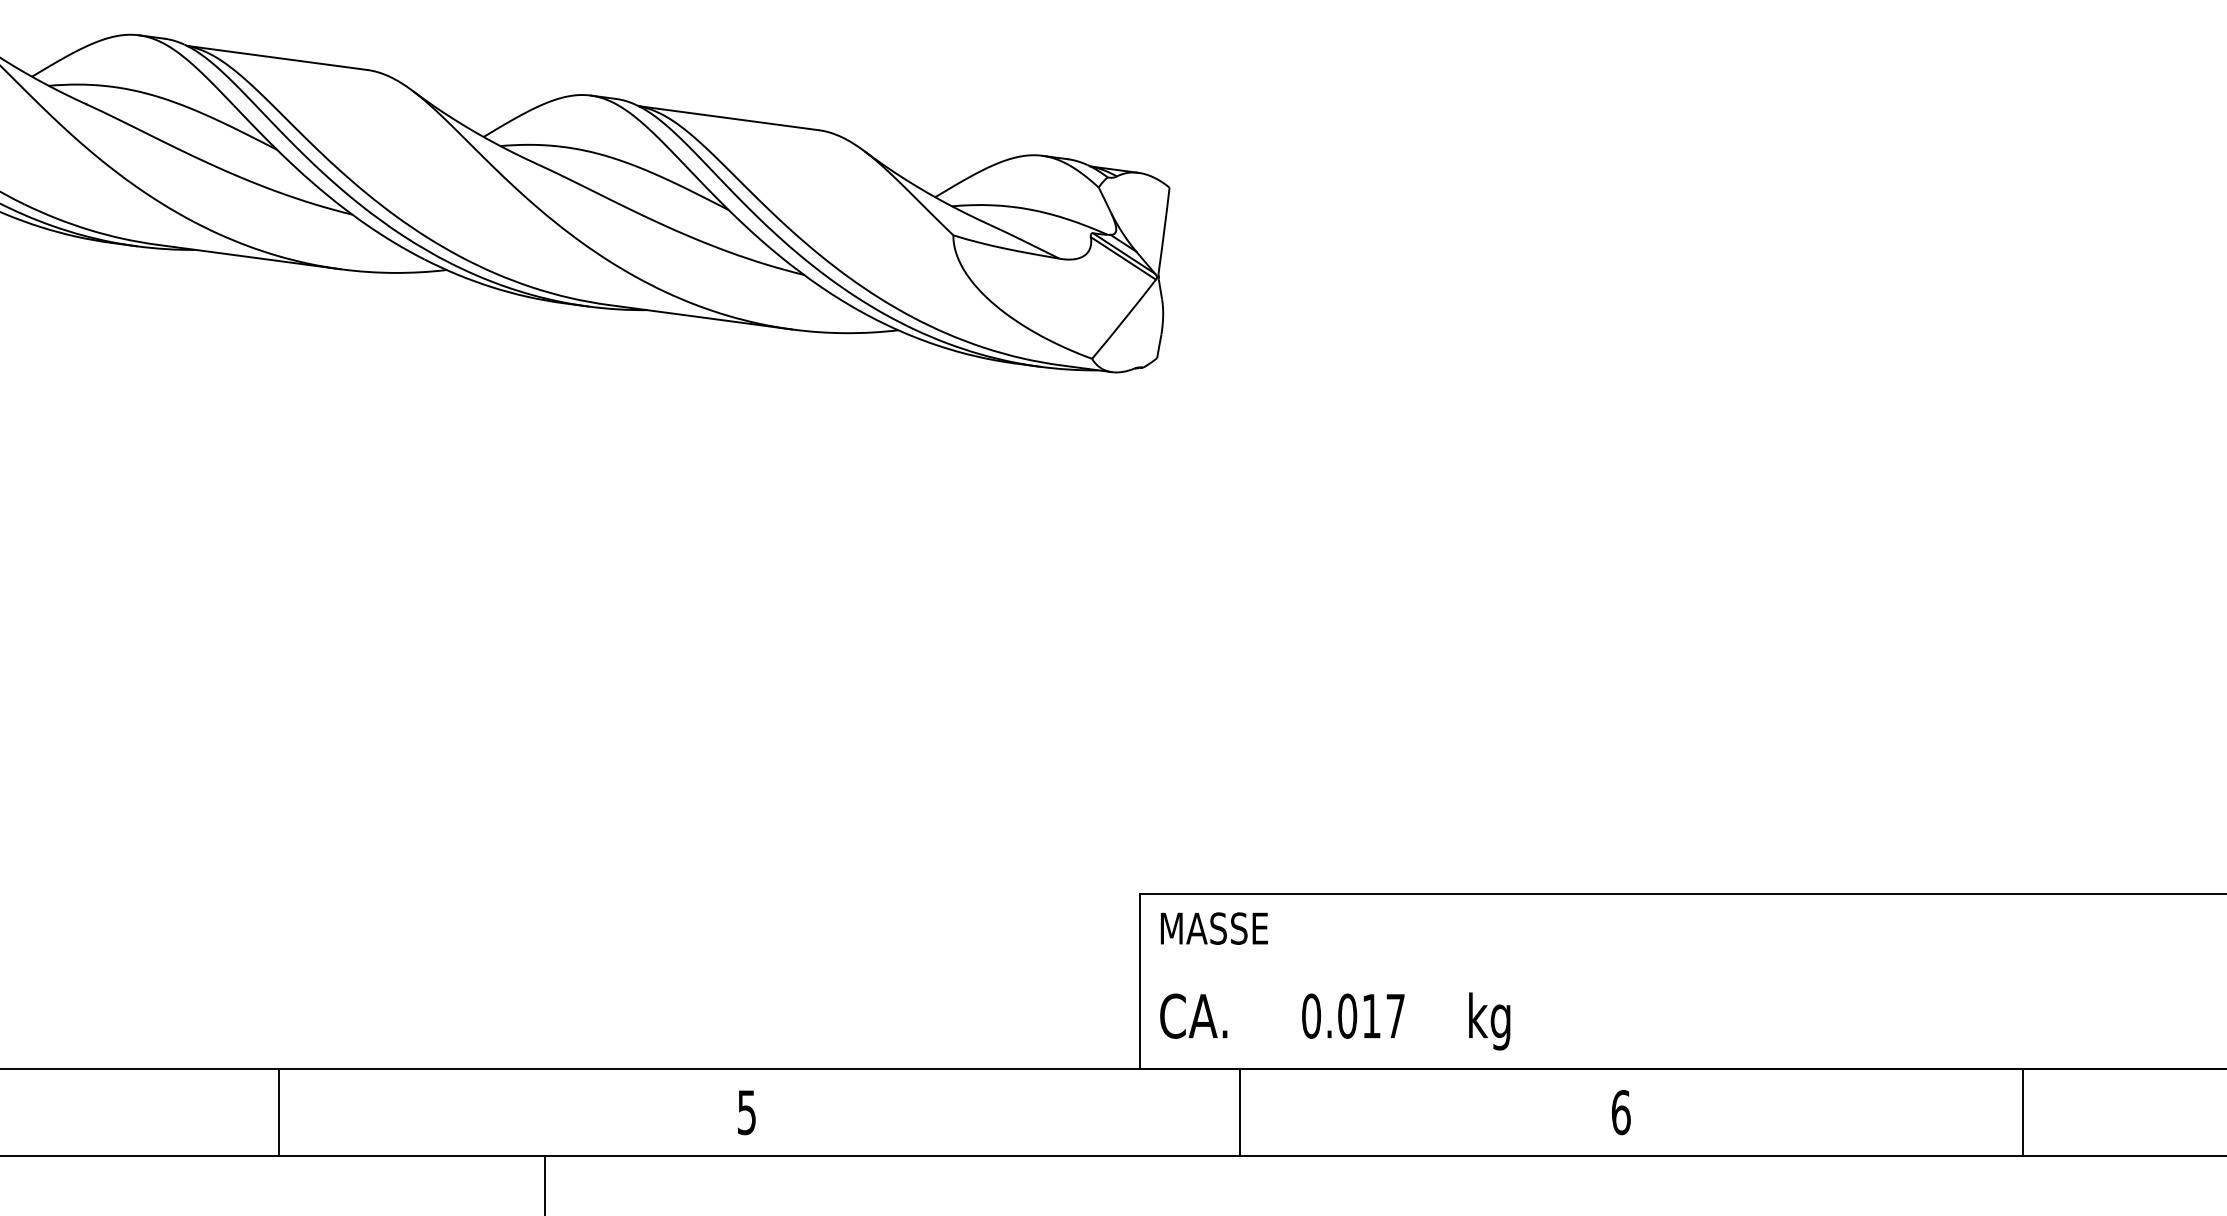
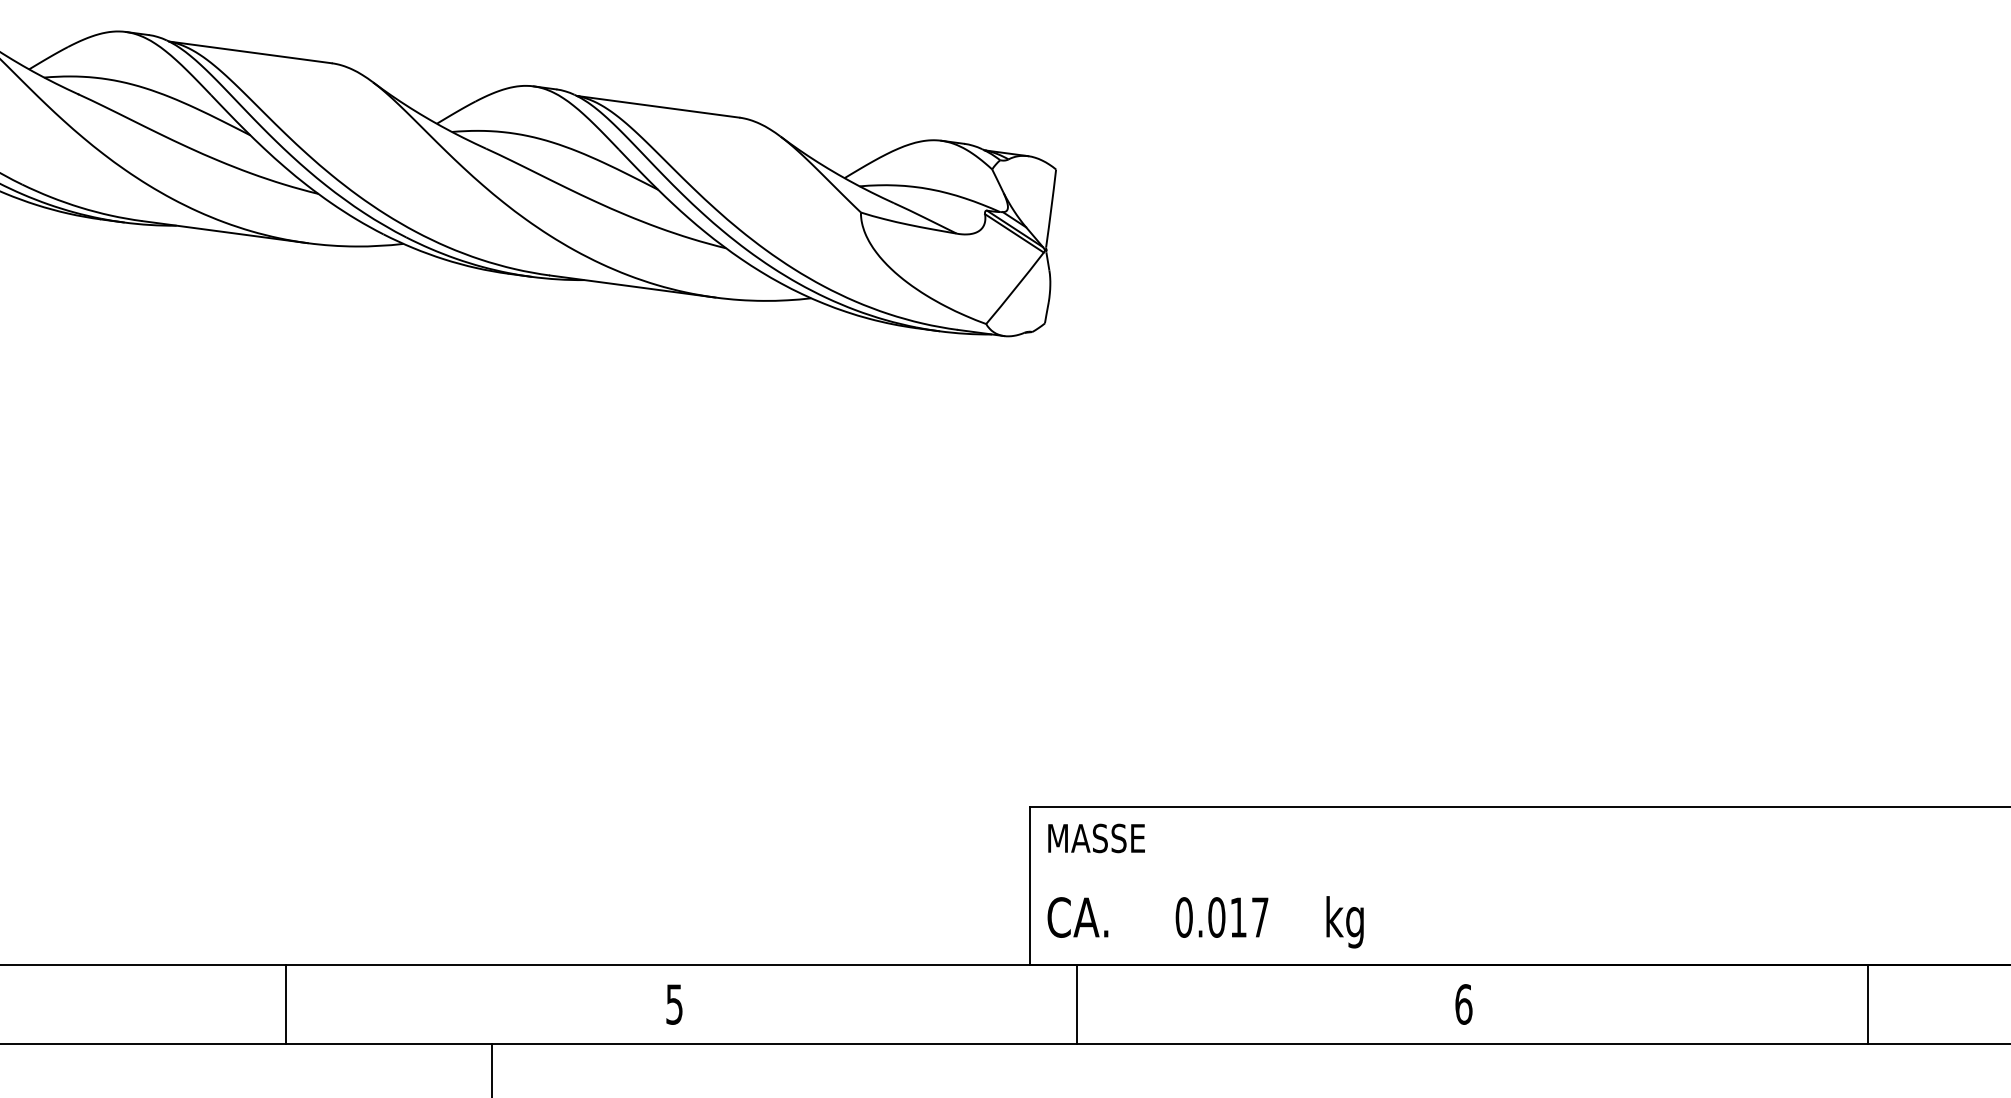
line: (278, 1112) -> (285, 1004), moved
line: (1239, 1112) -> (1076, 1004), moved
line: (2022, 1112) -> (1867, 1004), moved

